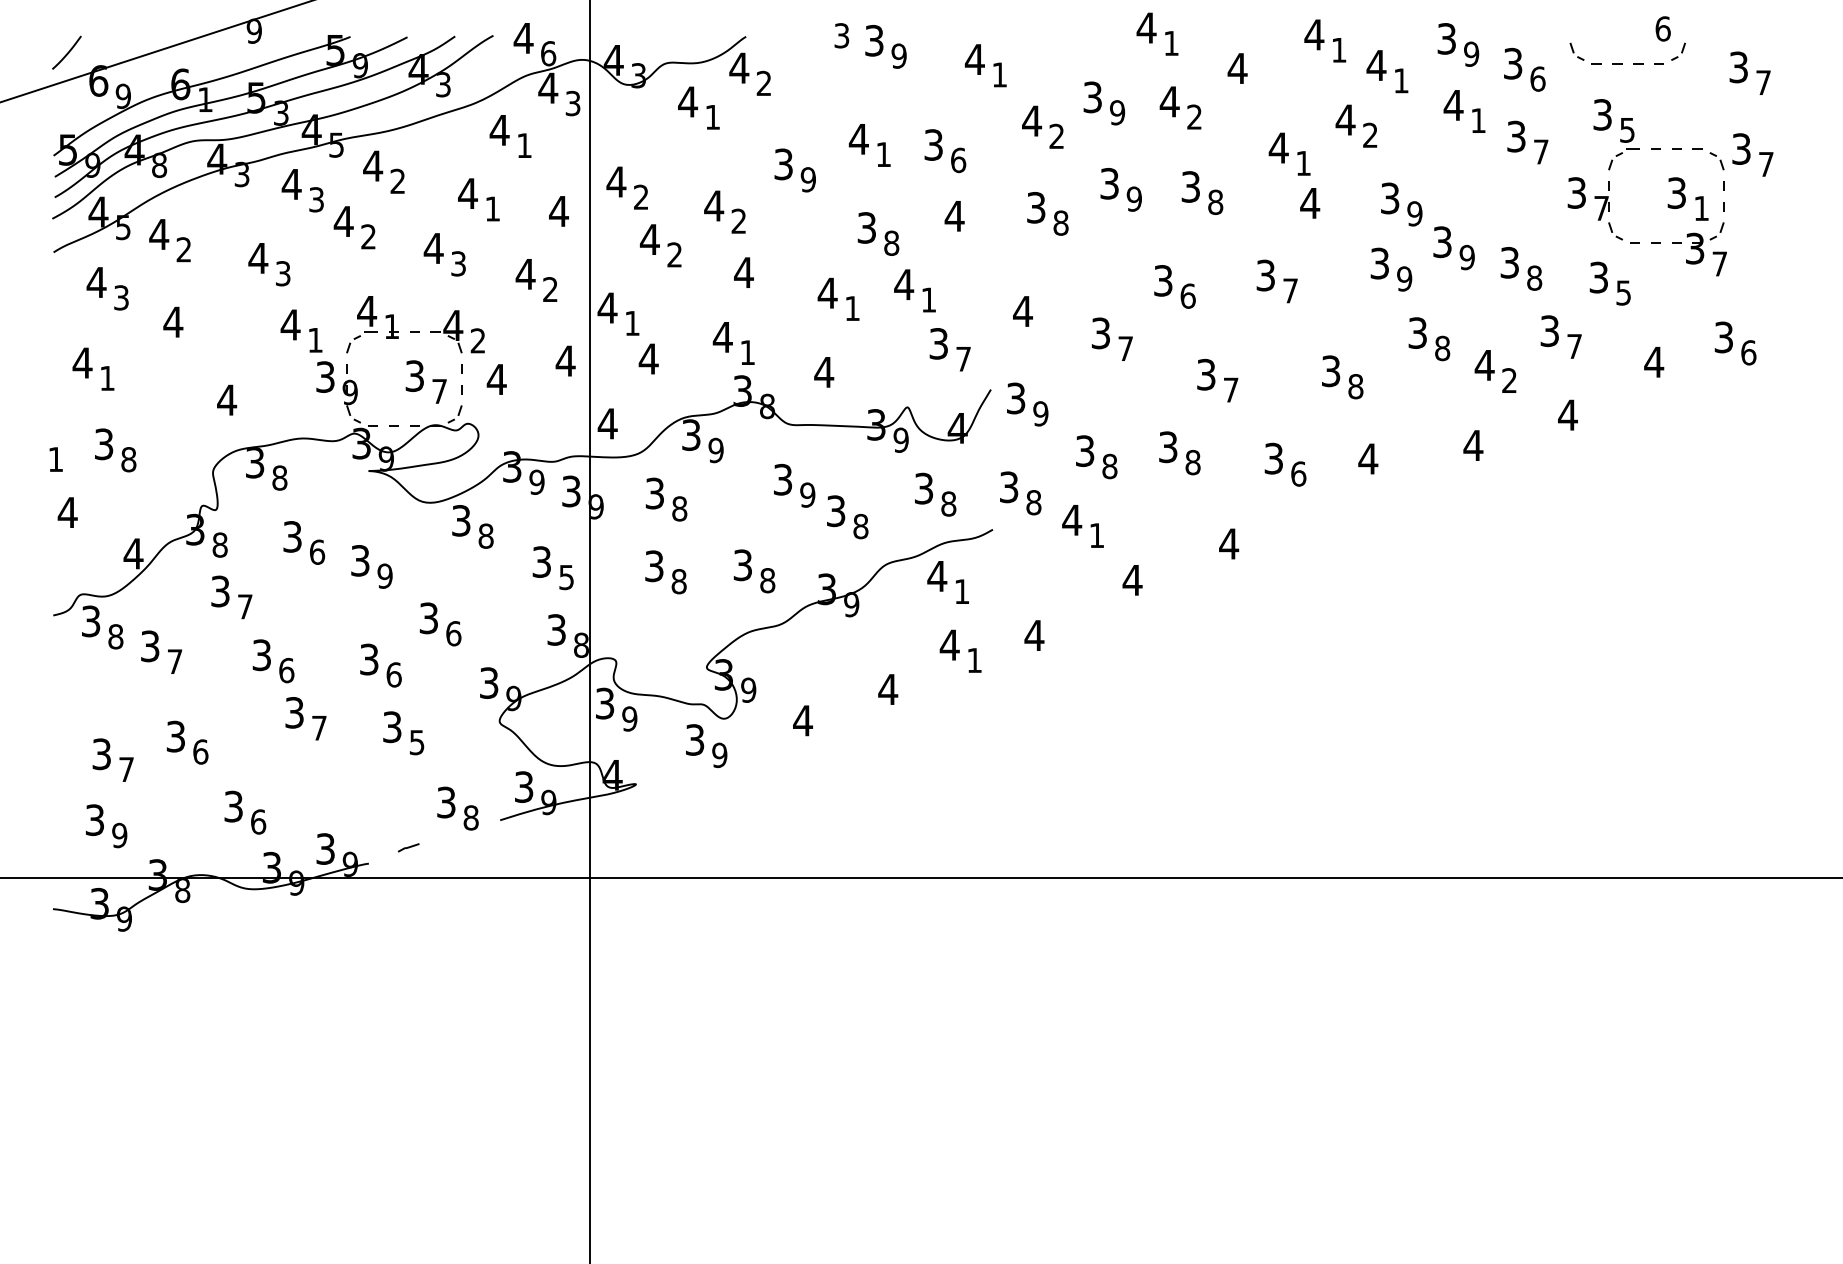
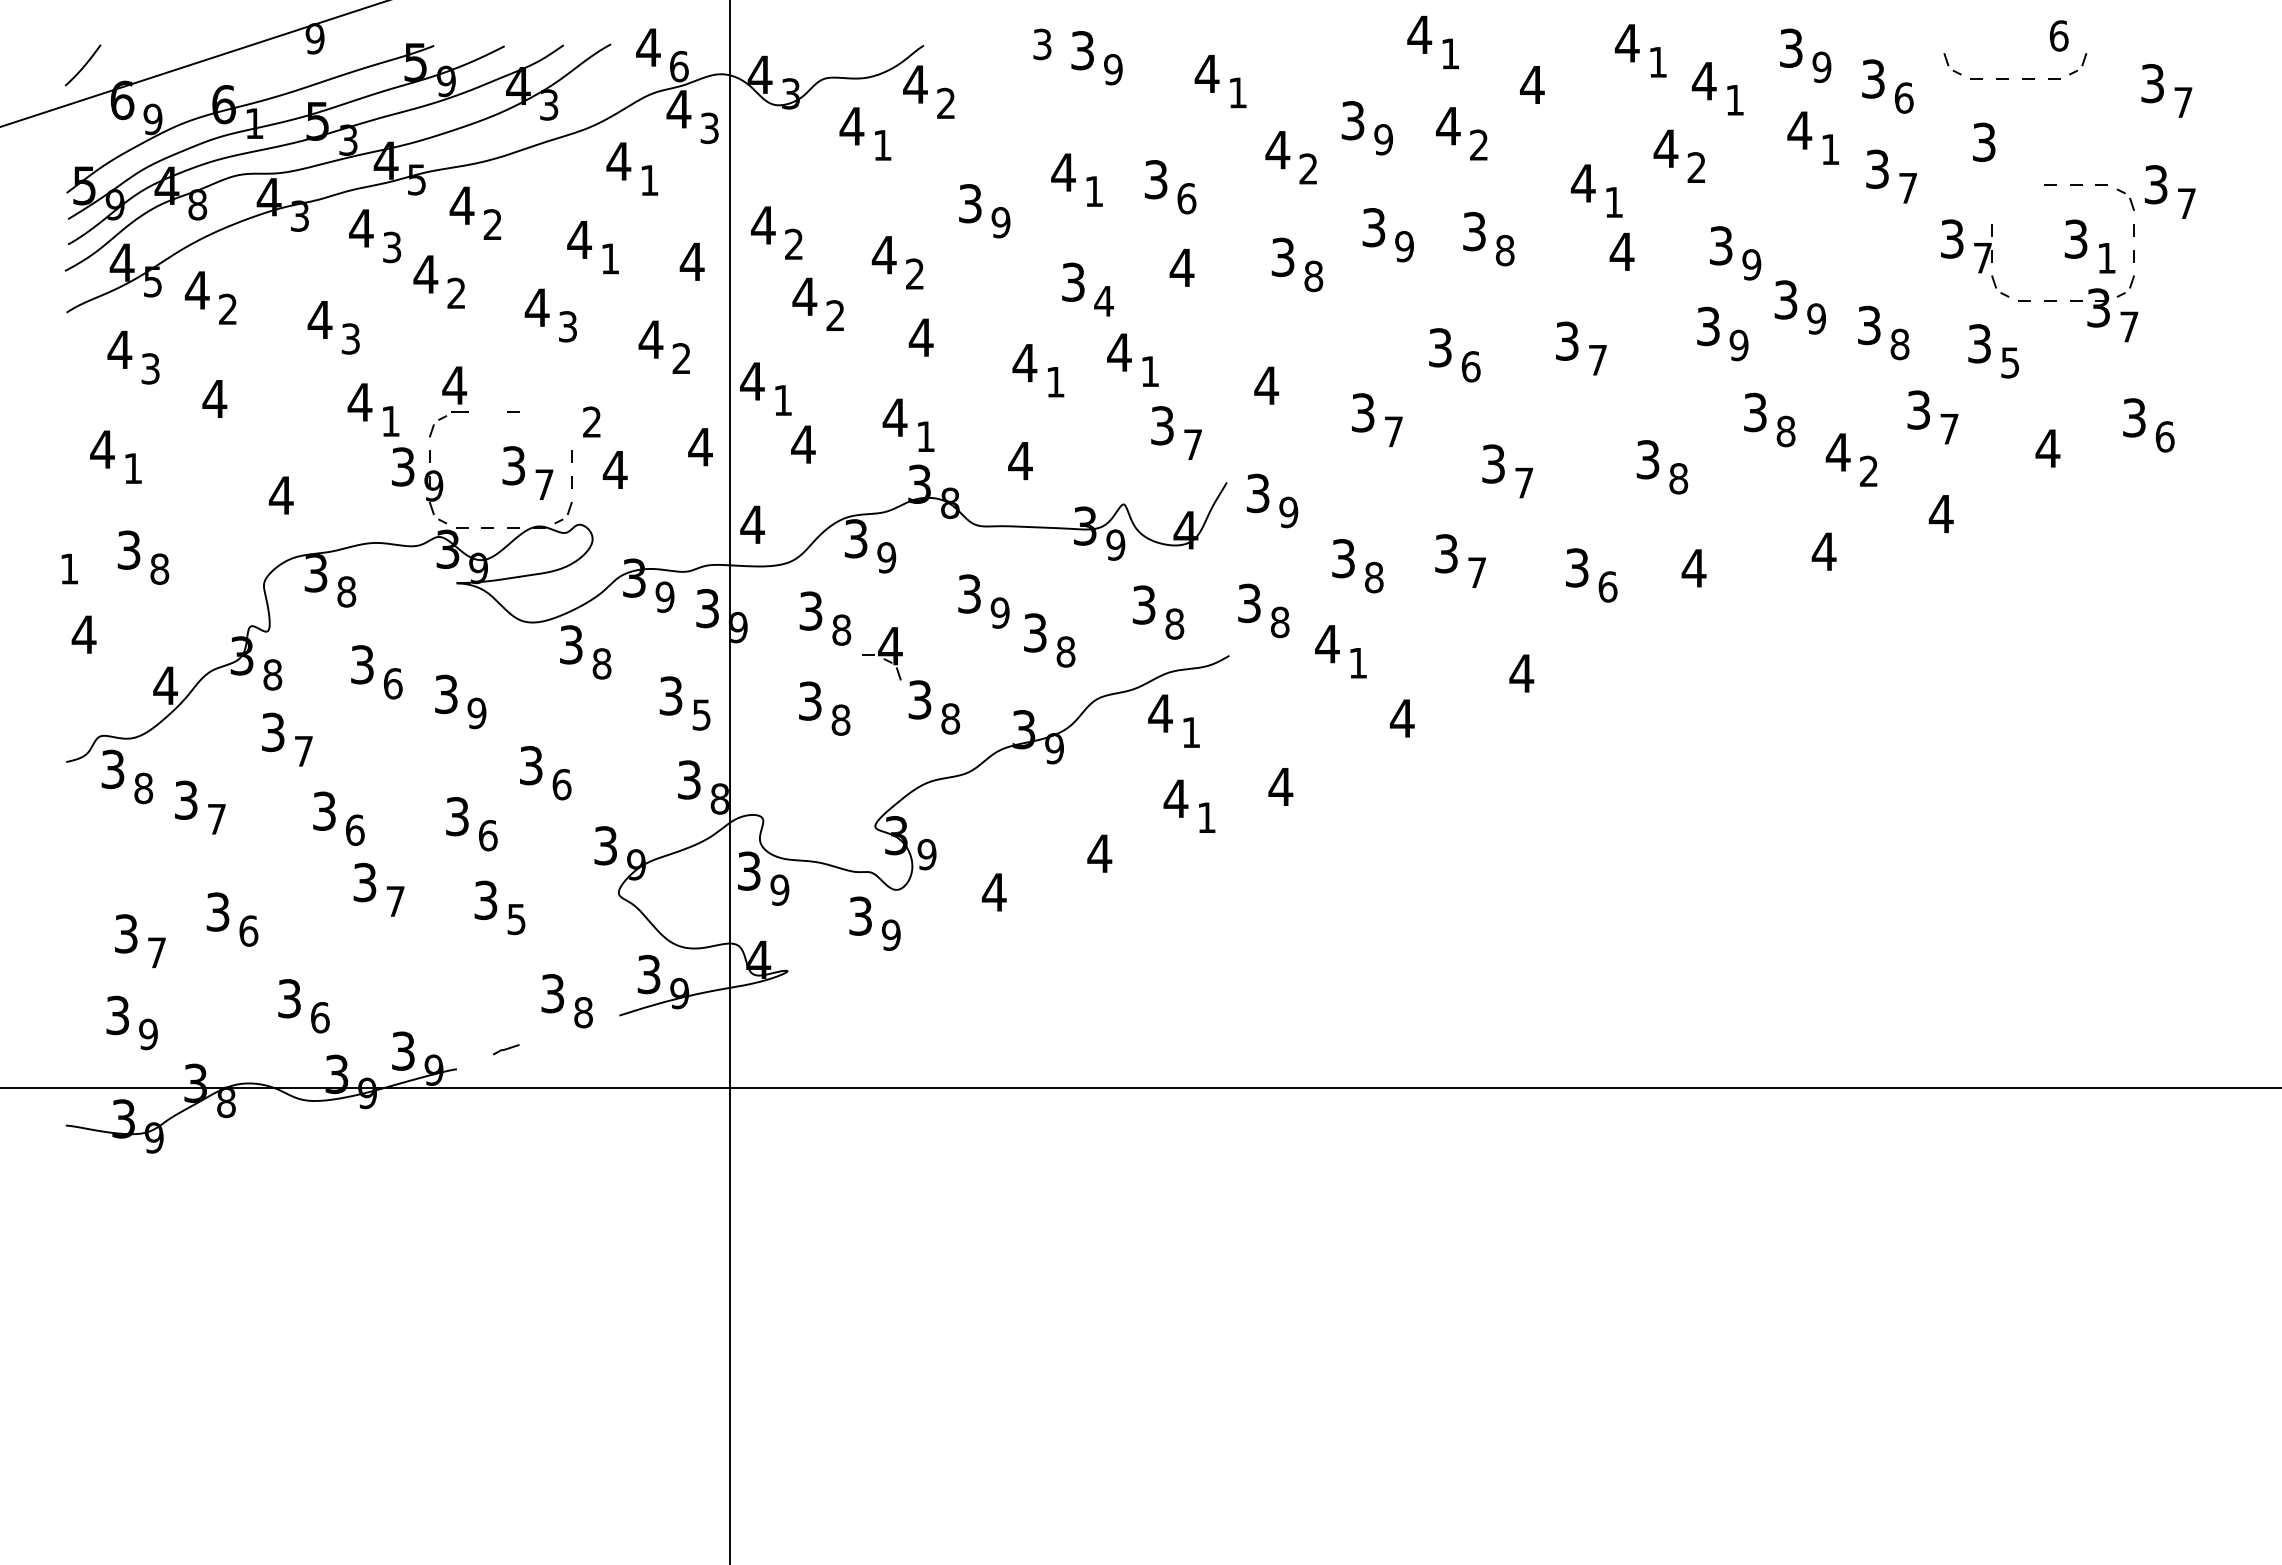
part: (1623, 144) -> (2010, 178), removed
text: (891, 243) -> (1103, 301), 8 -> 4
part: (391, 326) -> (485, 404), removed
part: (446, 331) -> (882, 653), moved
text: (1192, 462) -> (1476, 572), 8 -> 7

